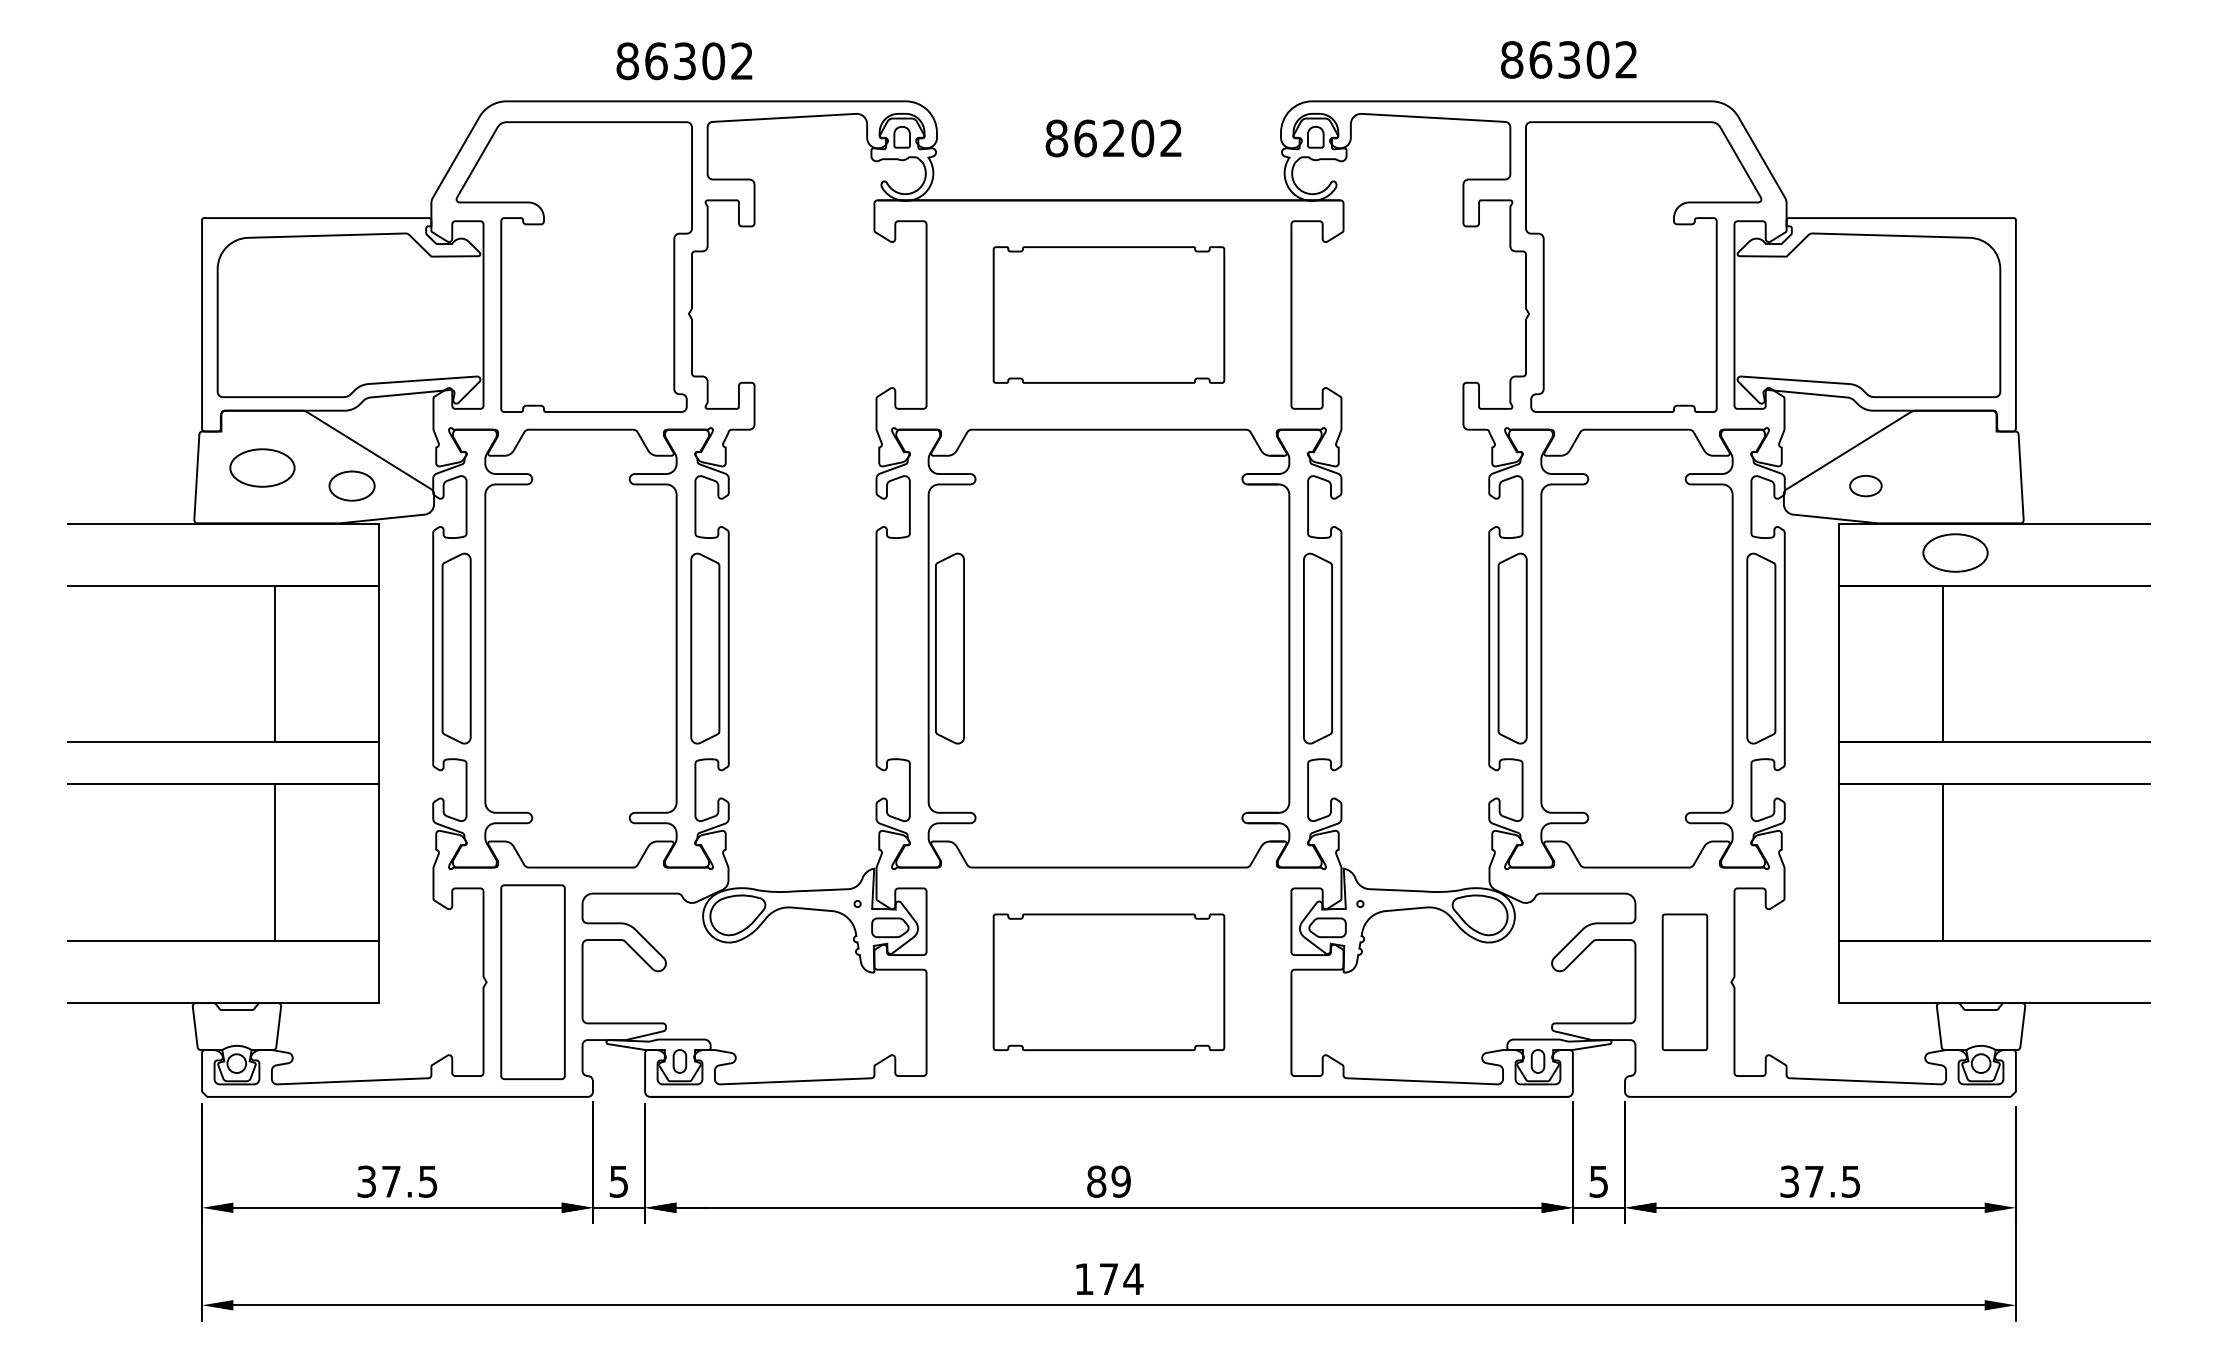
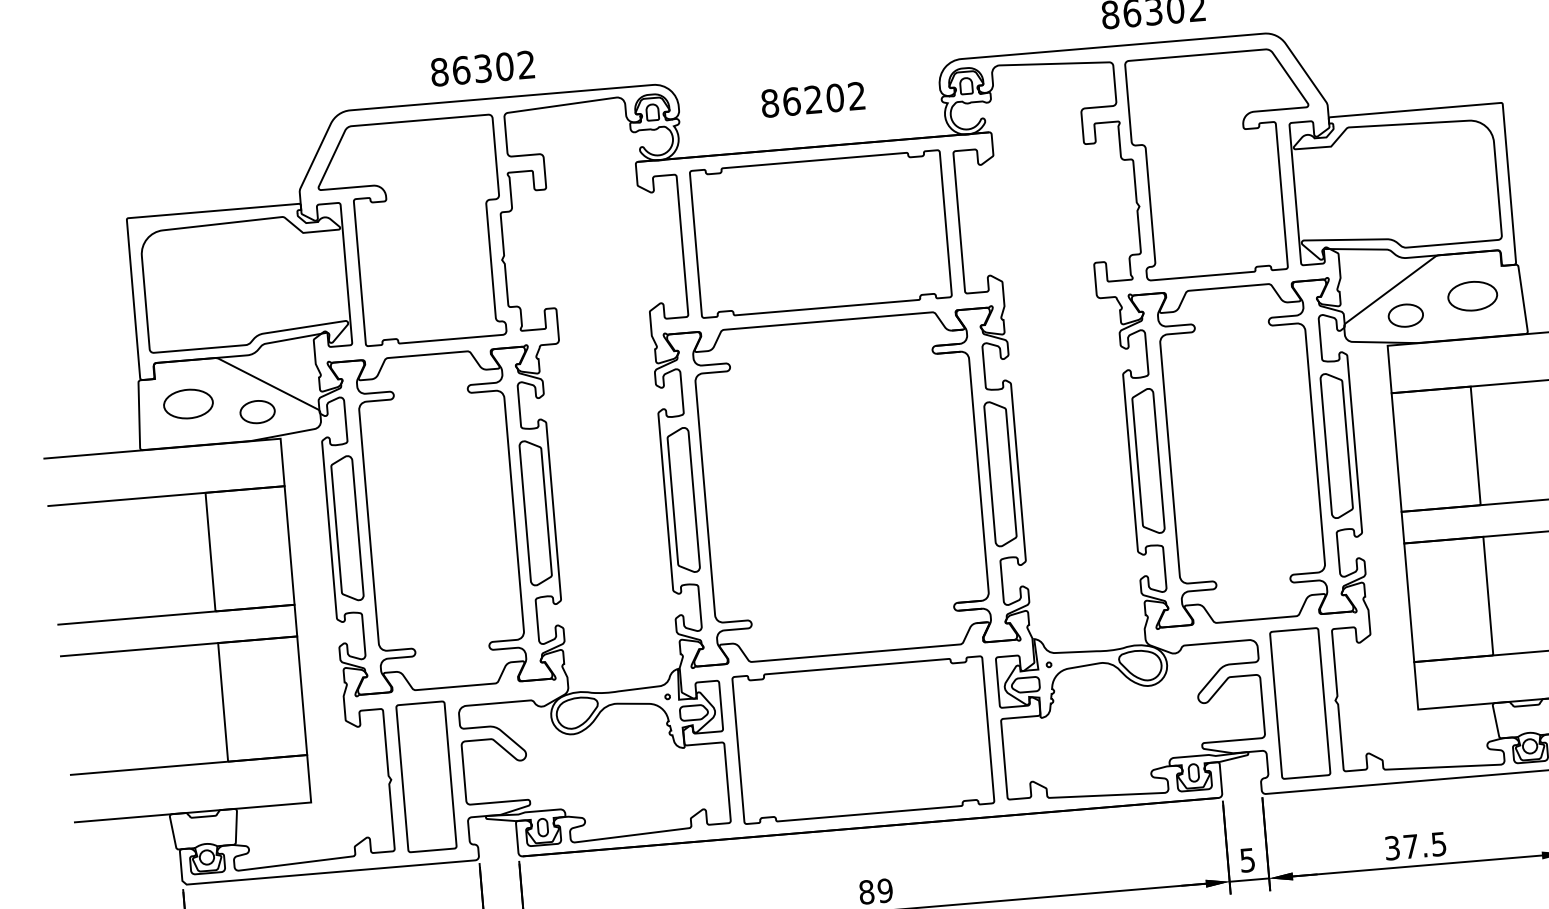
part: (1108, 314) -> (820, 233), size x1.43
part: (1865, 485) -> (1405, 315), size x1.43
part: (1955, 552) -> (1472, 295), moved
curve: (936, 648) -> (673, 501), moved
part: (1108, 982) -> (863, 740), size x1.43
part: (1684, 982) -> (1299, 703), size x1.43

